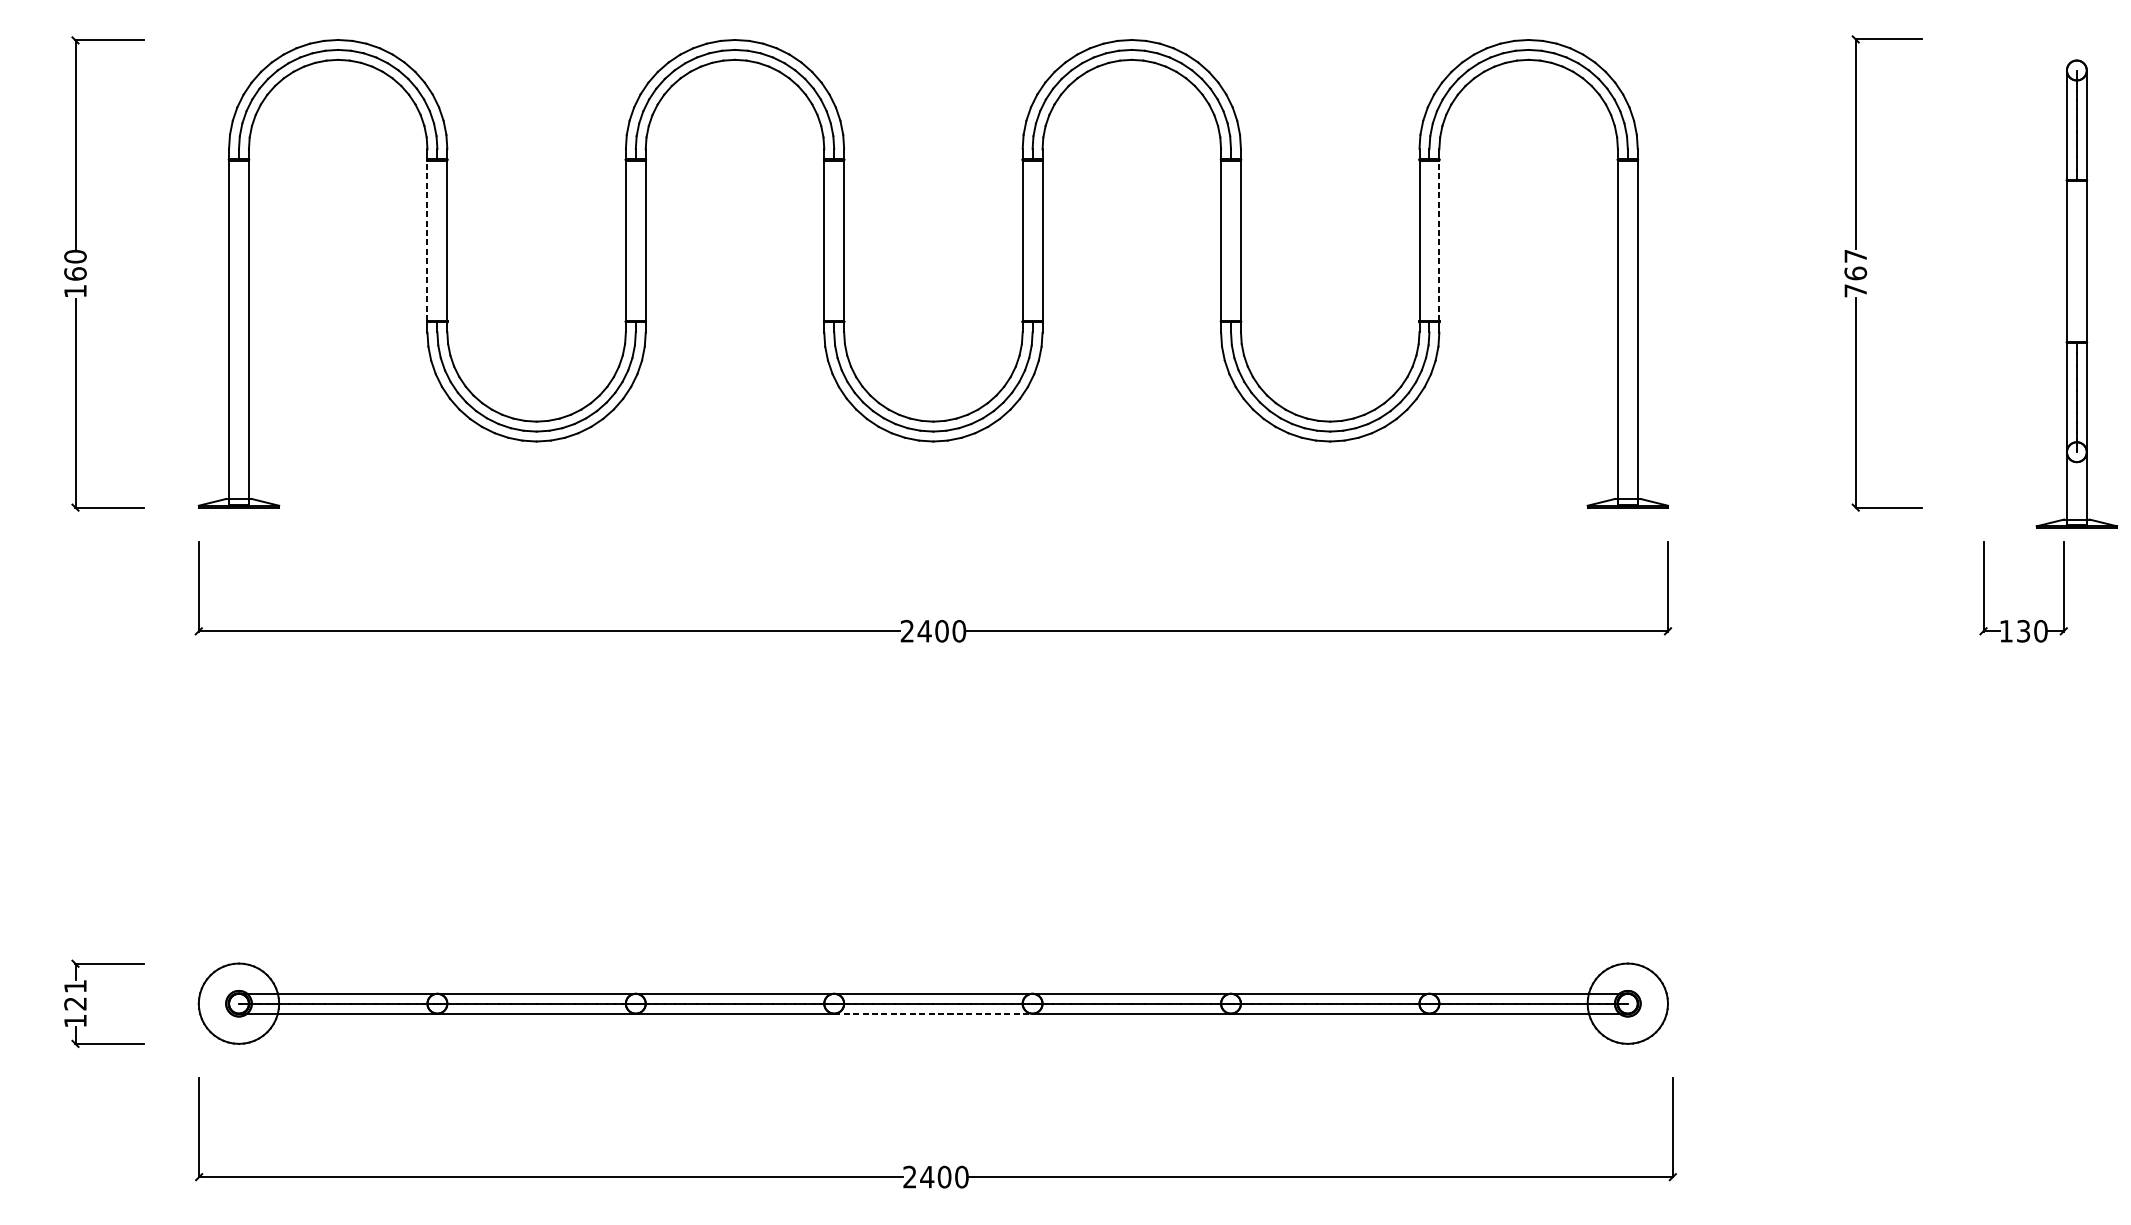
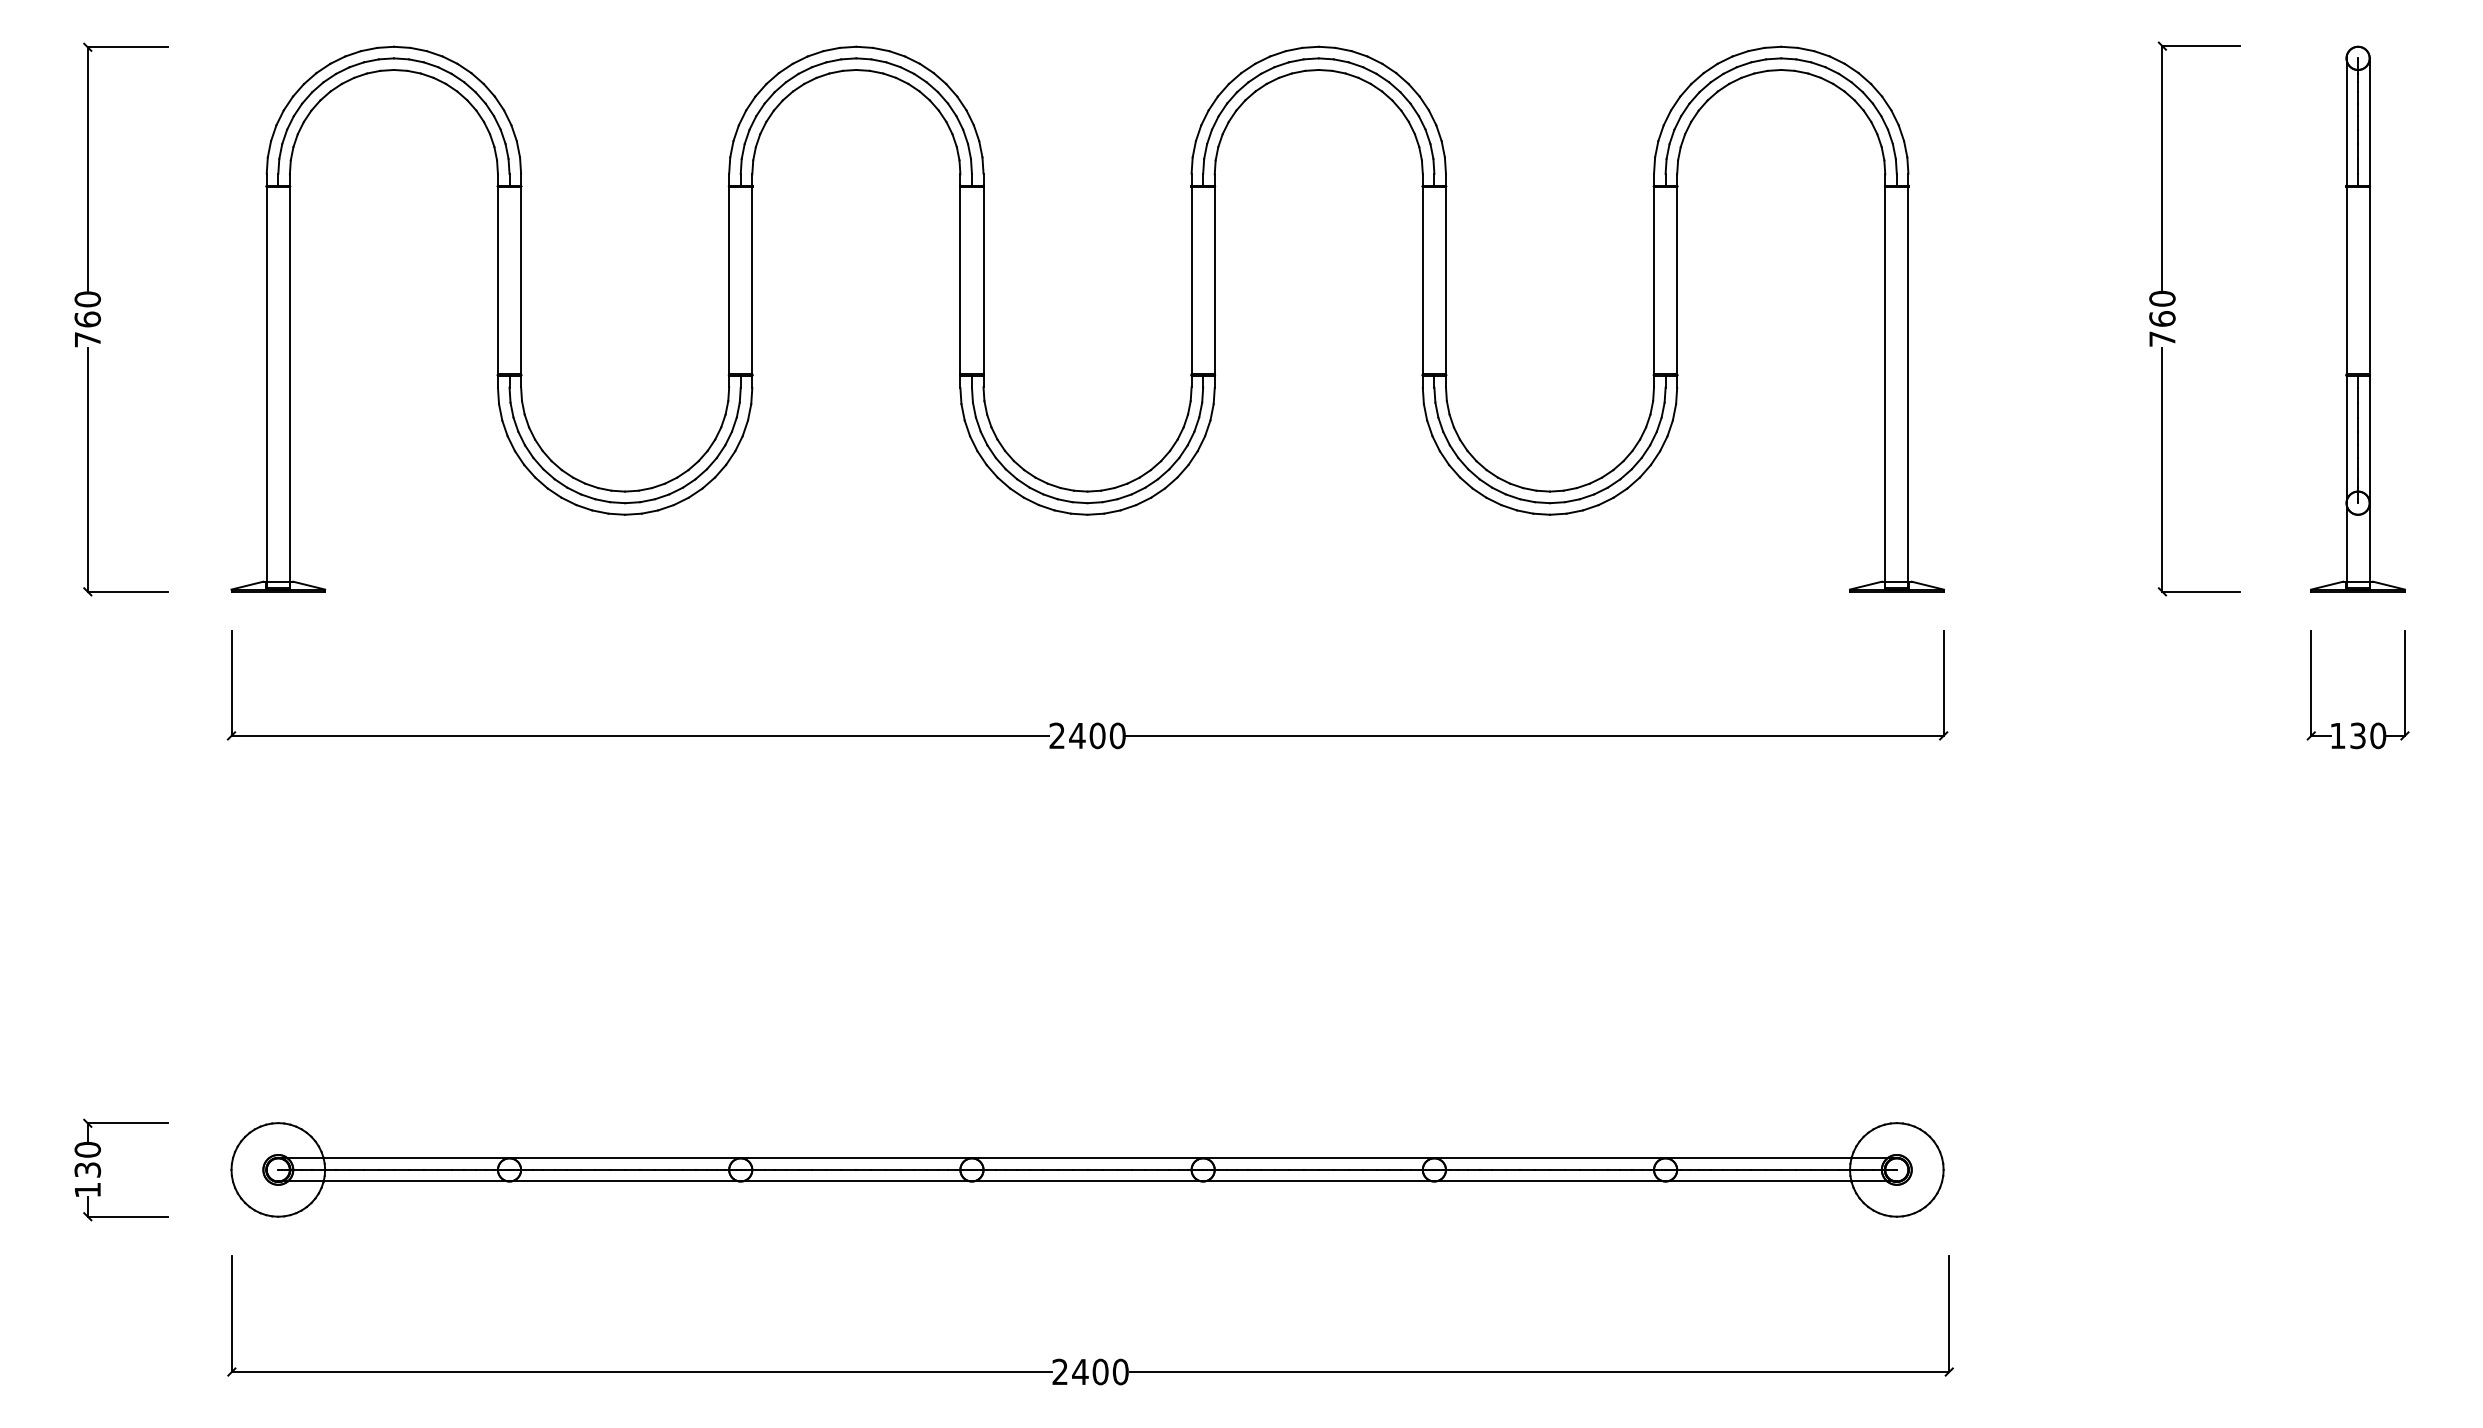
line: (427, 240) -> (497, 280), dashed -> solid
line: (1439, 240) -> (1677, 280), dashed -> solid
text: (1855, 255) -> (2162, 298), 767 -> 760
text: (75, 291) -> (87, 339), 160 -> 760
part: (2076, 293) -> (2357, 318), moved
text: (75, 994) -> (87, 1159), 121 -> 130
line: (933, 1013) -> (1087, 1181), dashed -> solid

